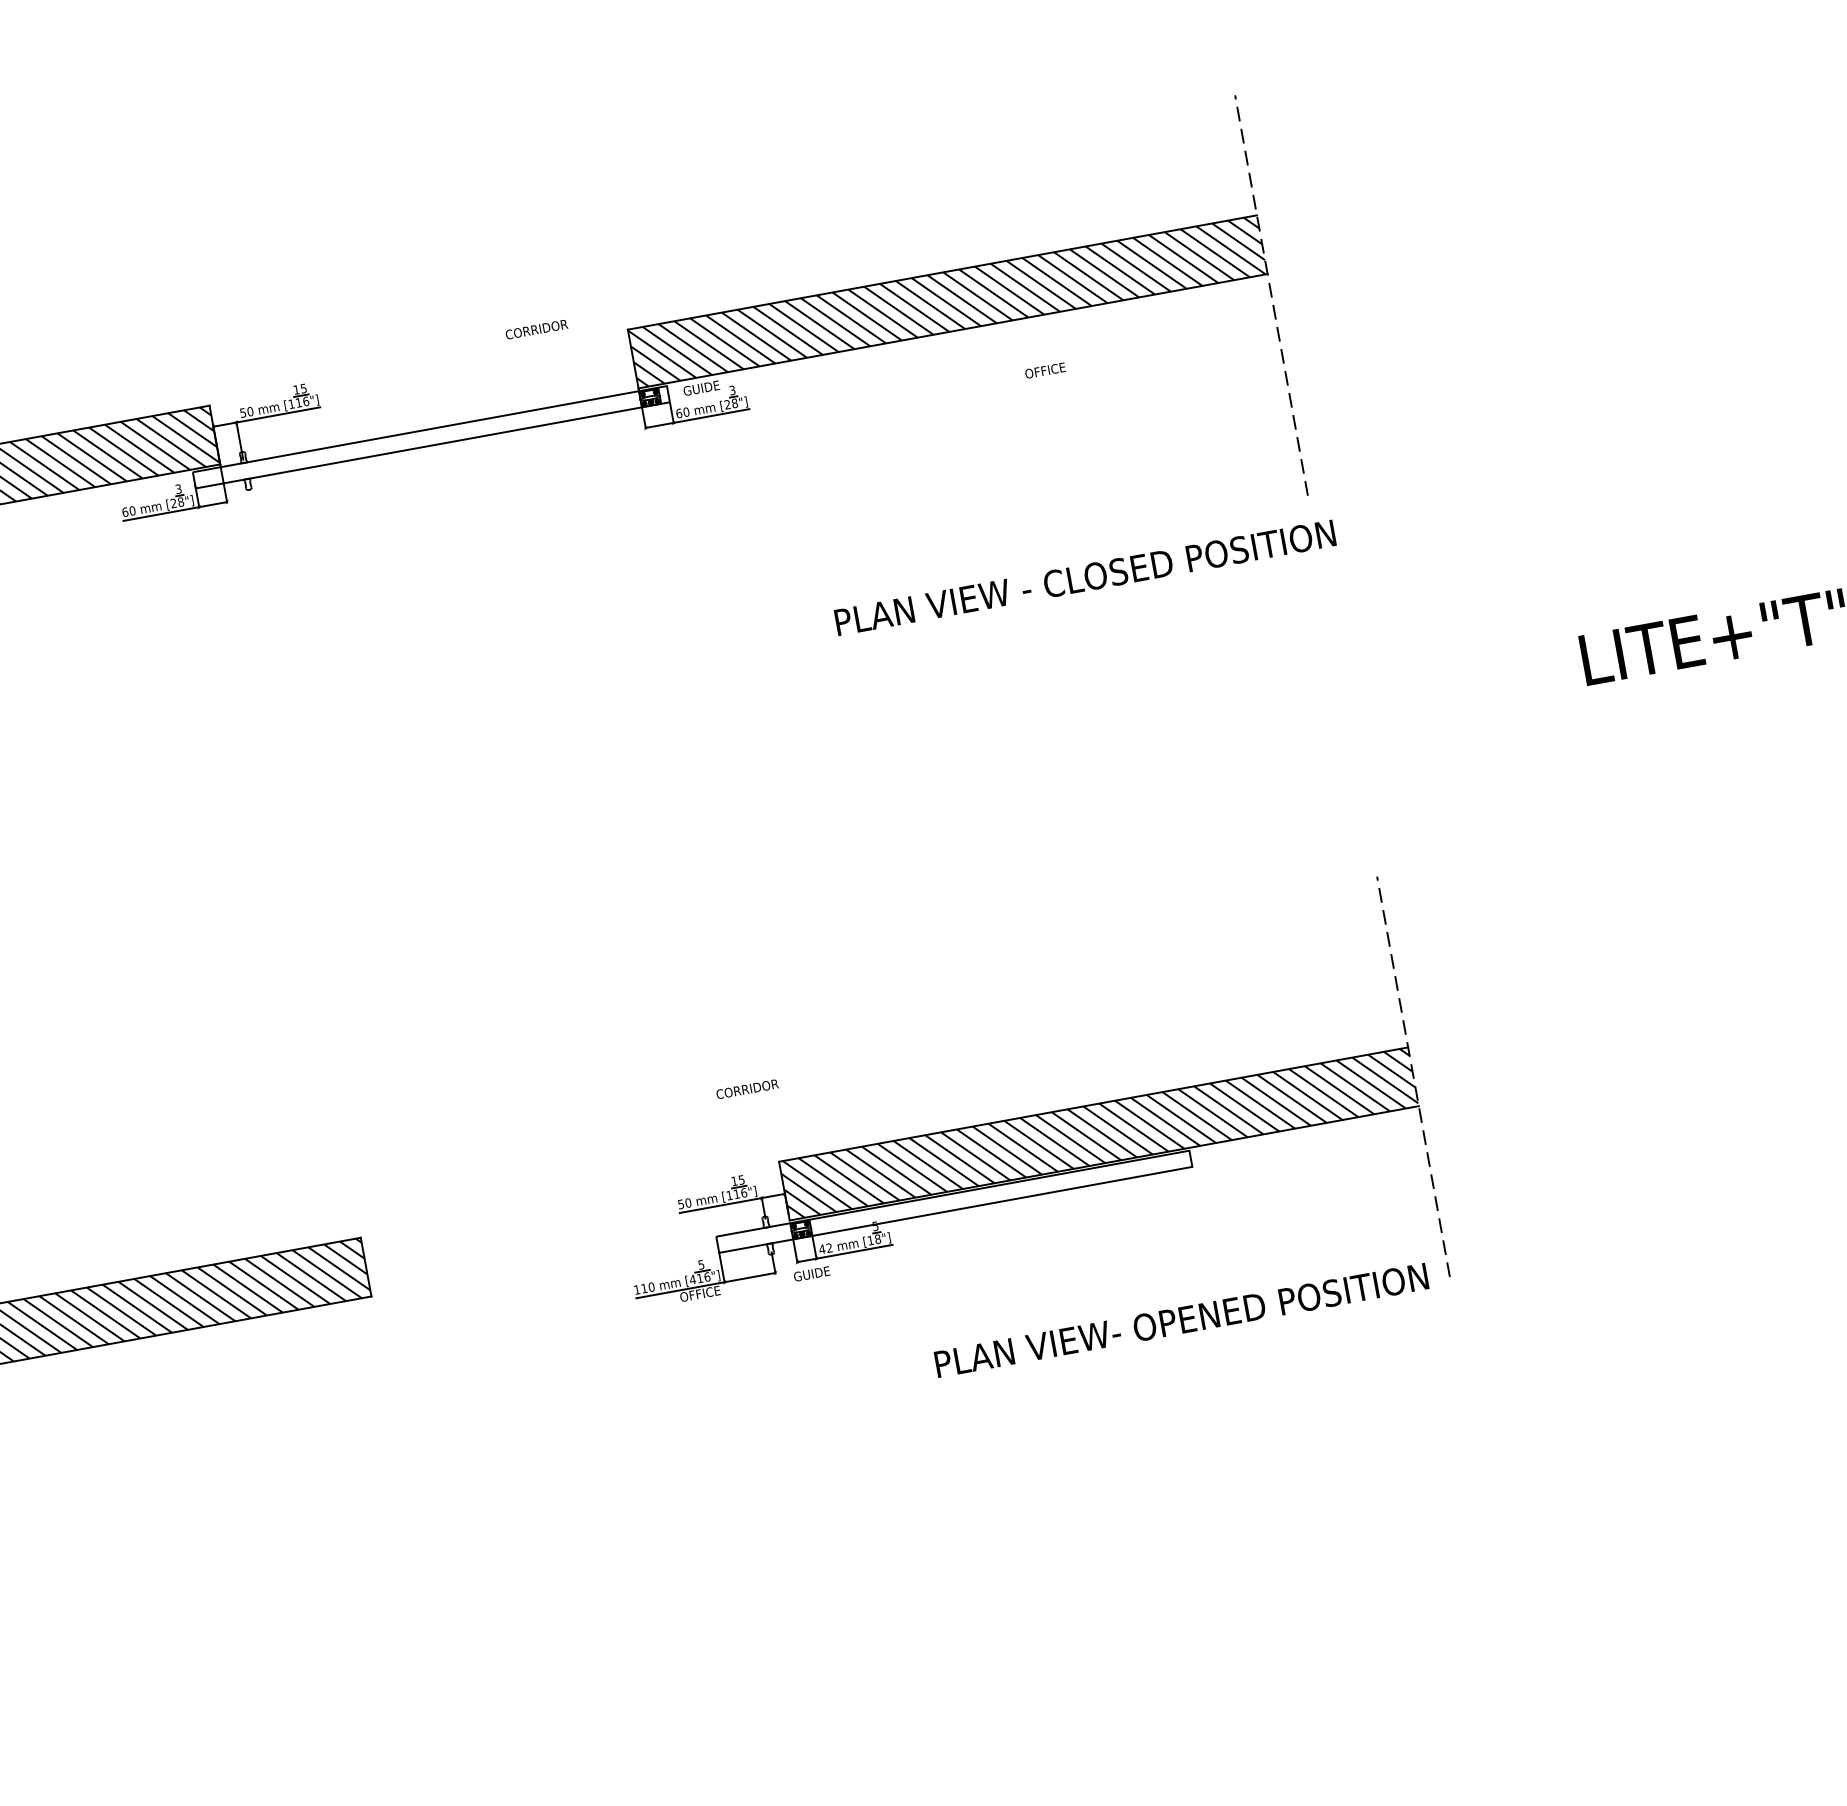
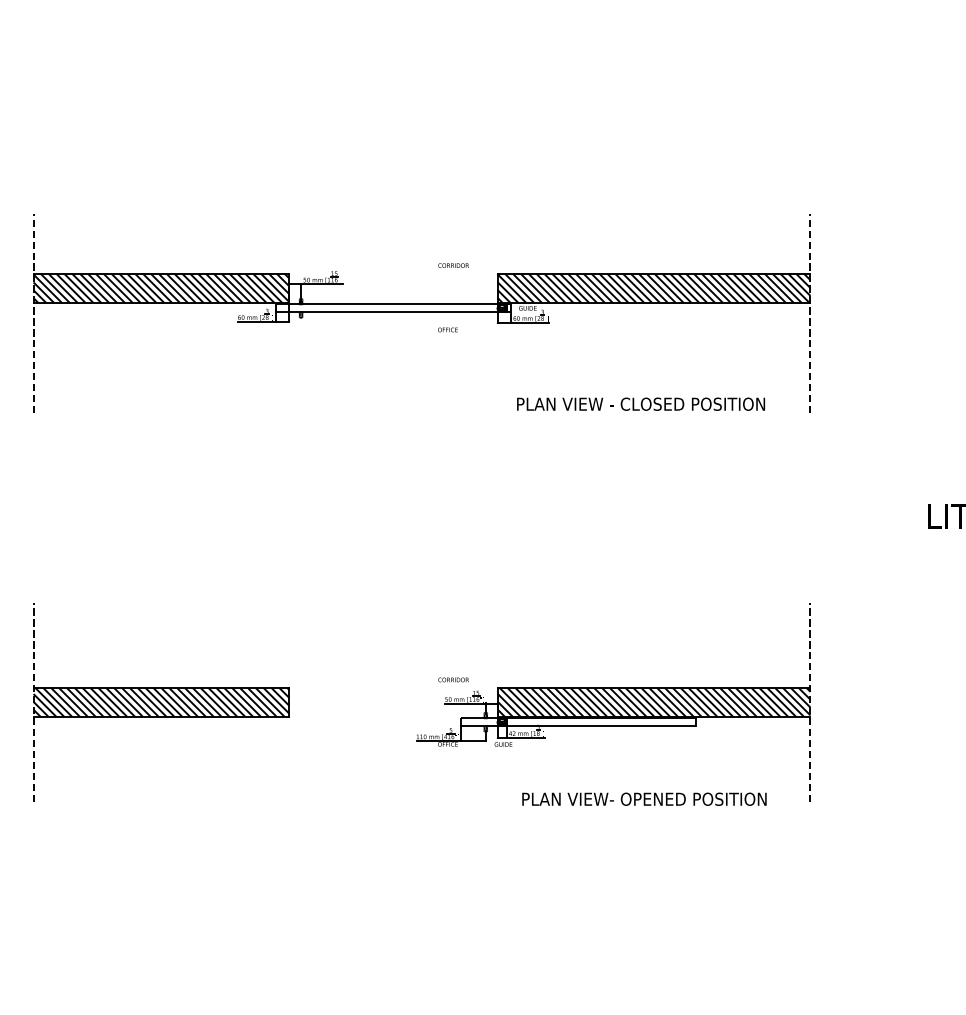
text: (1044, 369) -> (447, 329), moved
text: (1083, 576) -> (640, 403), moved
text: (747, 1088) -> (453, 679), moved
text: (1181, 1318) -> (644, 798), moved

